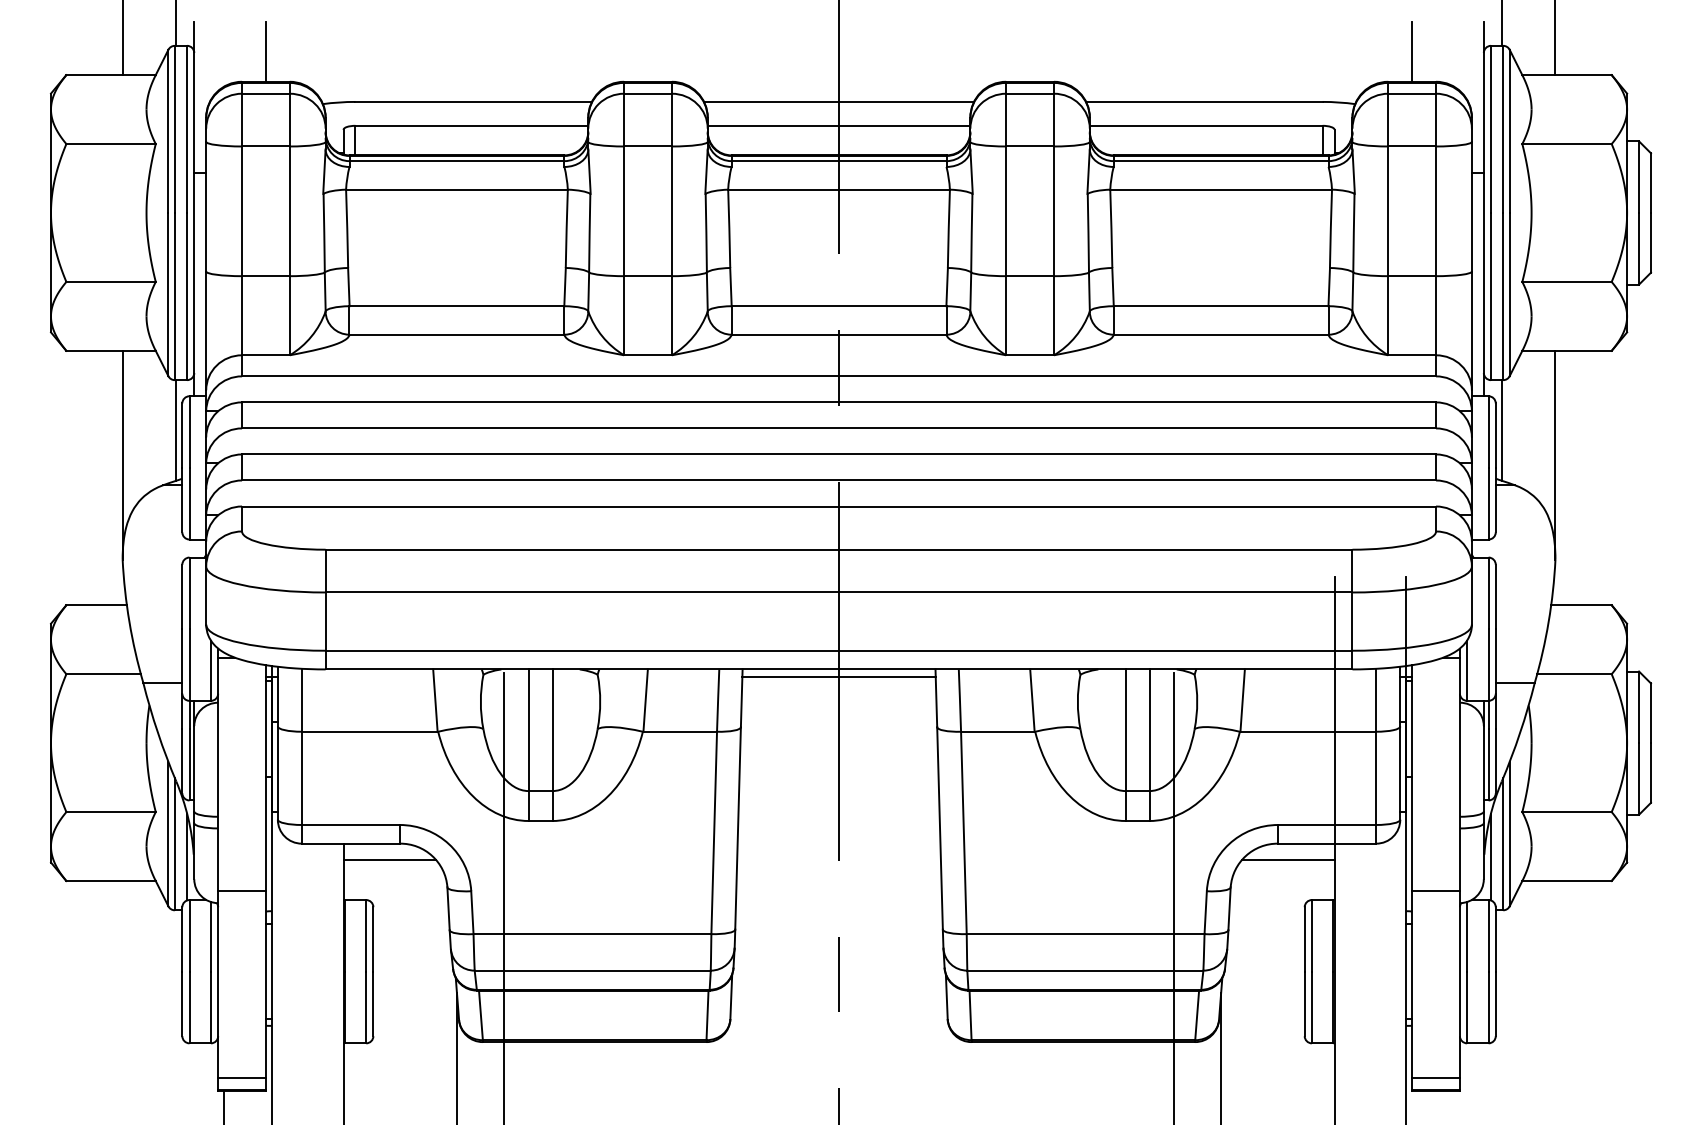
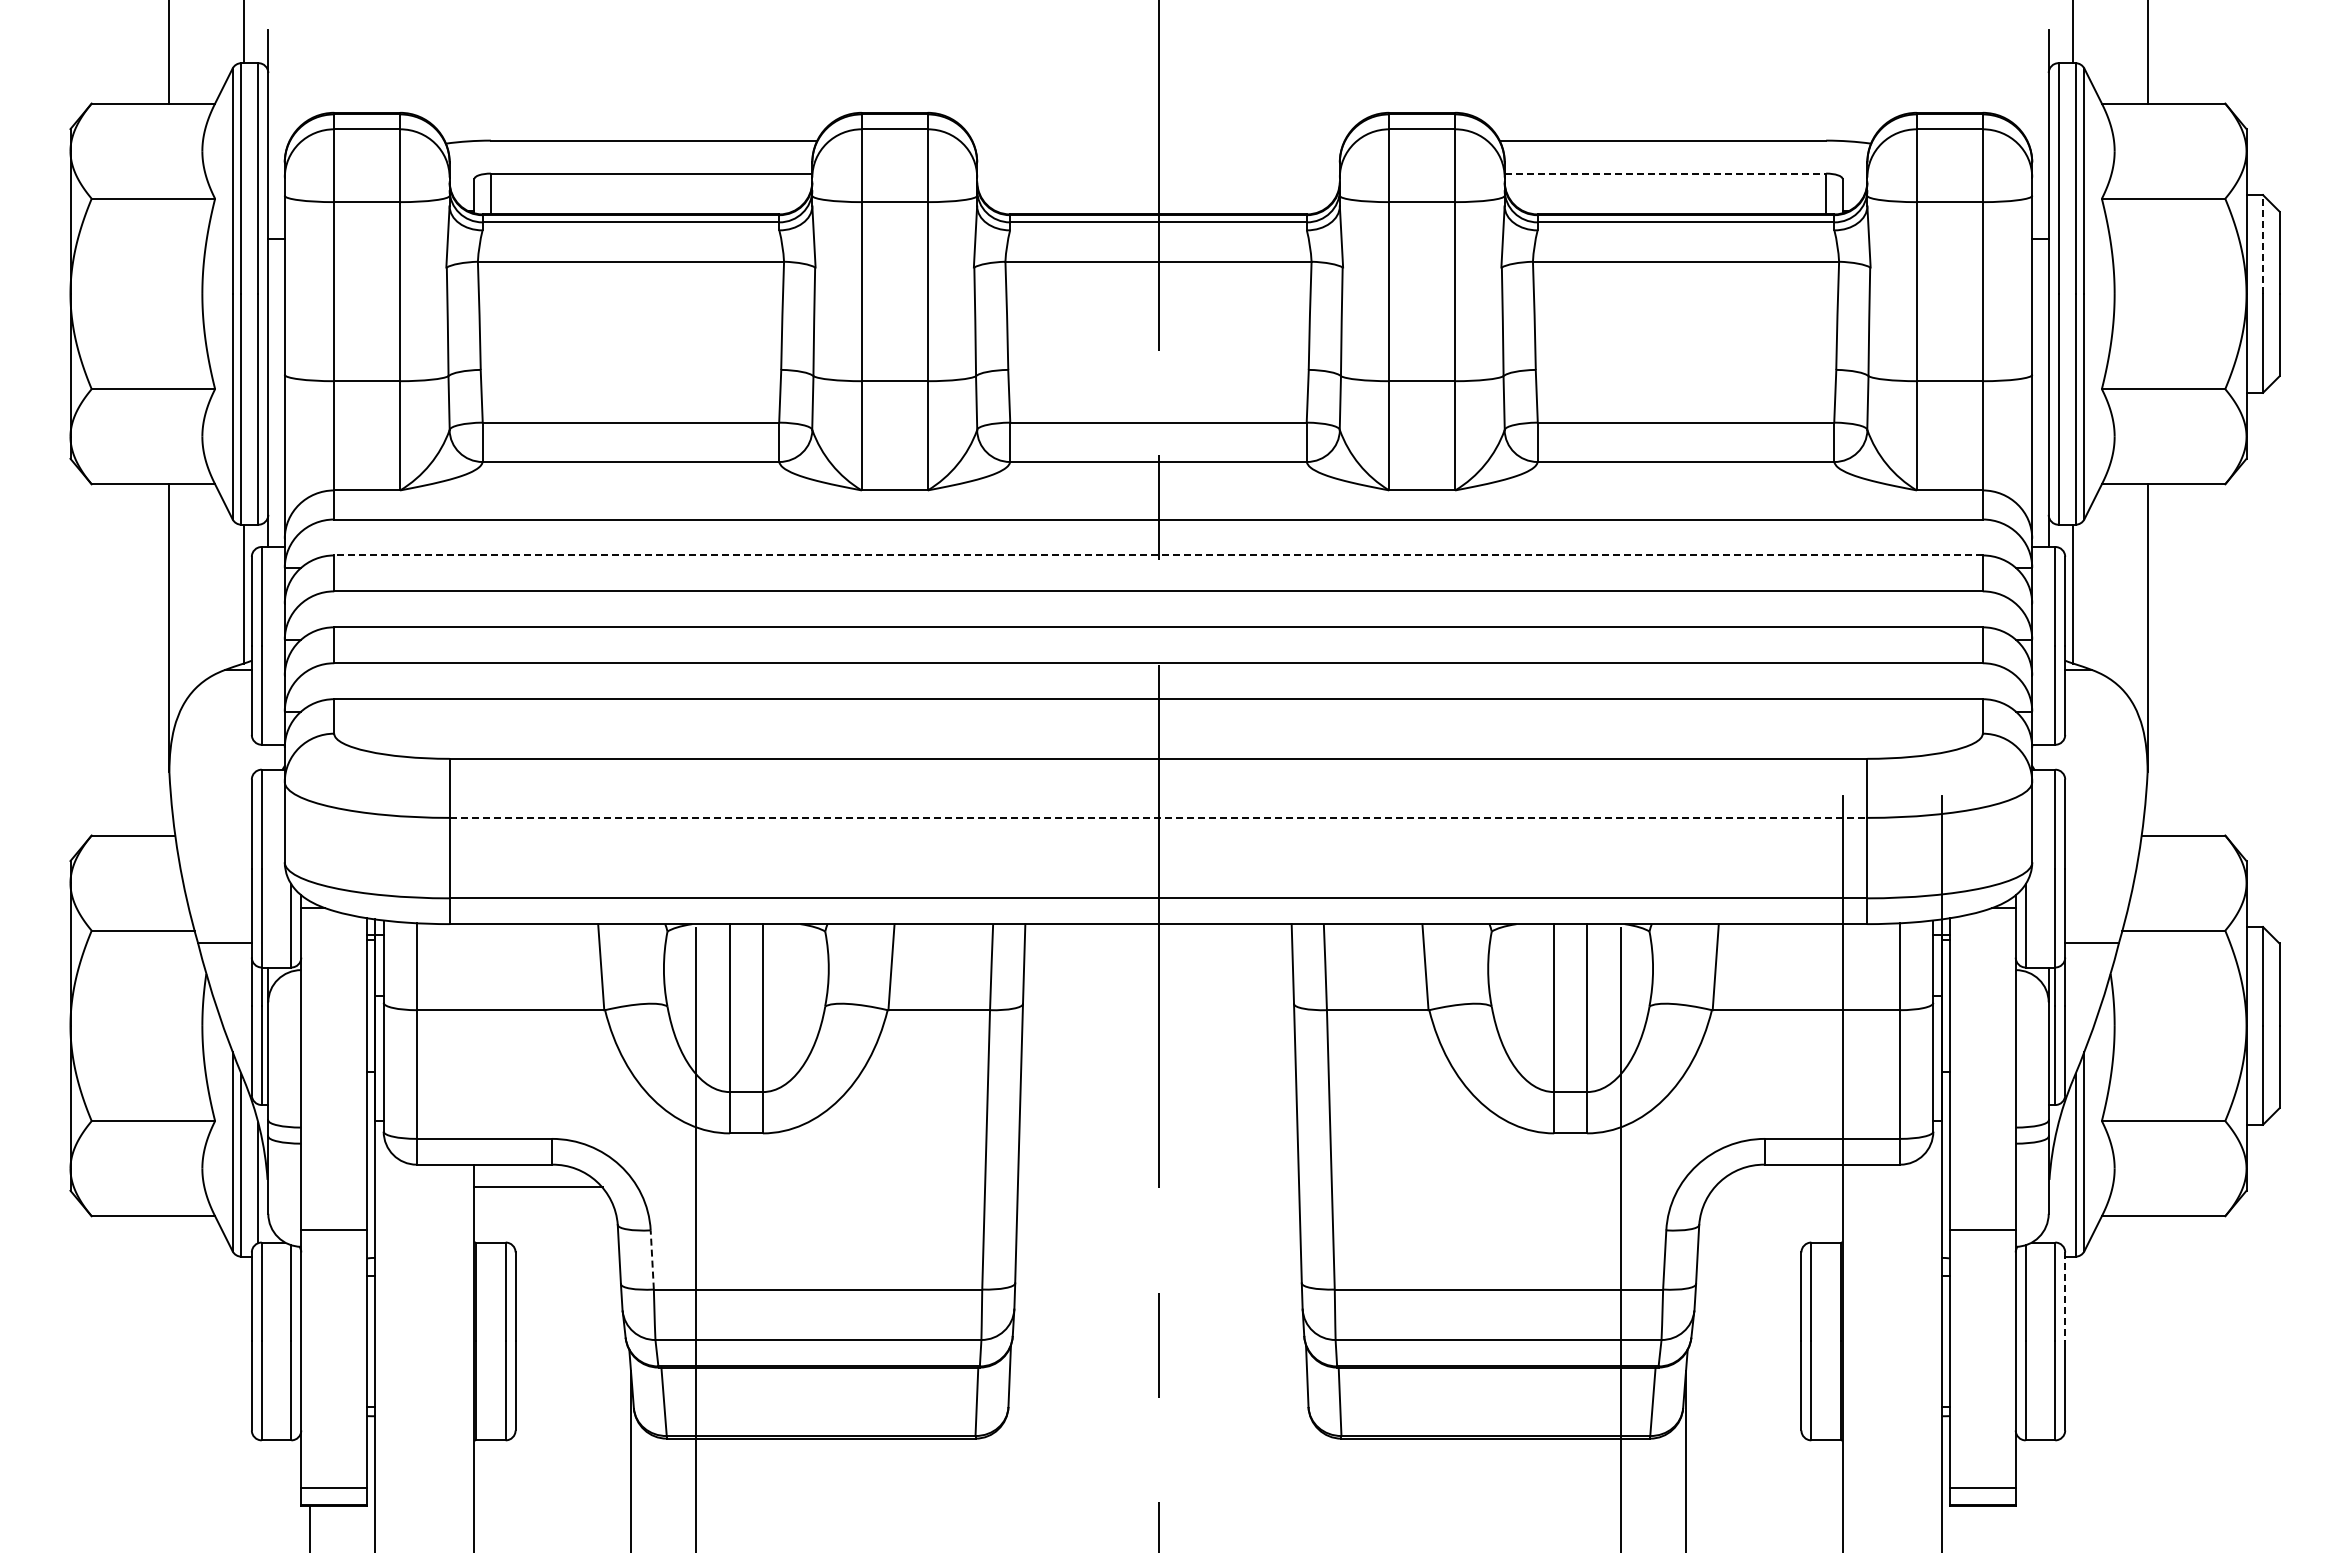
line: (266, 51) -> (367, 71), removed
line: (1411, 51) -> (1949, 71), removed
line: (839, 101) -> (1158, 140), removed
line: (839, 125) -> (1158, 173), removed
line: (1206, 125) -> (1665, 173), solid -> dashed
line: (1639, 177) -> (2263, 244), solid -> dashed
line: (839, 402) -> (1158, 555), solid -> dashed
line: (839, 592) -> (1158, 817), solid -> dashed
line: (839, 676) -> (1158, 934), removed
line: (1490, 857) -> (2058, 1183), removed
line: (1288, 860) -> (1778, 1187), removed
line: (472, 912) -> (652, 1259), solid -> dashed
line: (1495, 939) -> (2065, 1296), solid -> dashed

